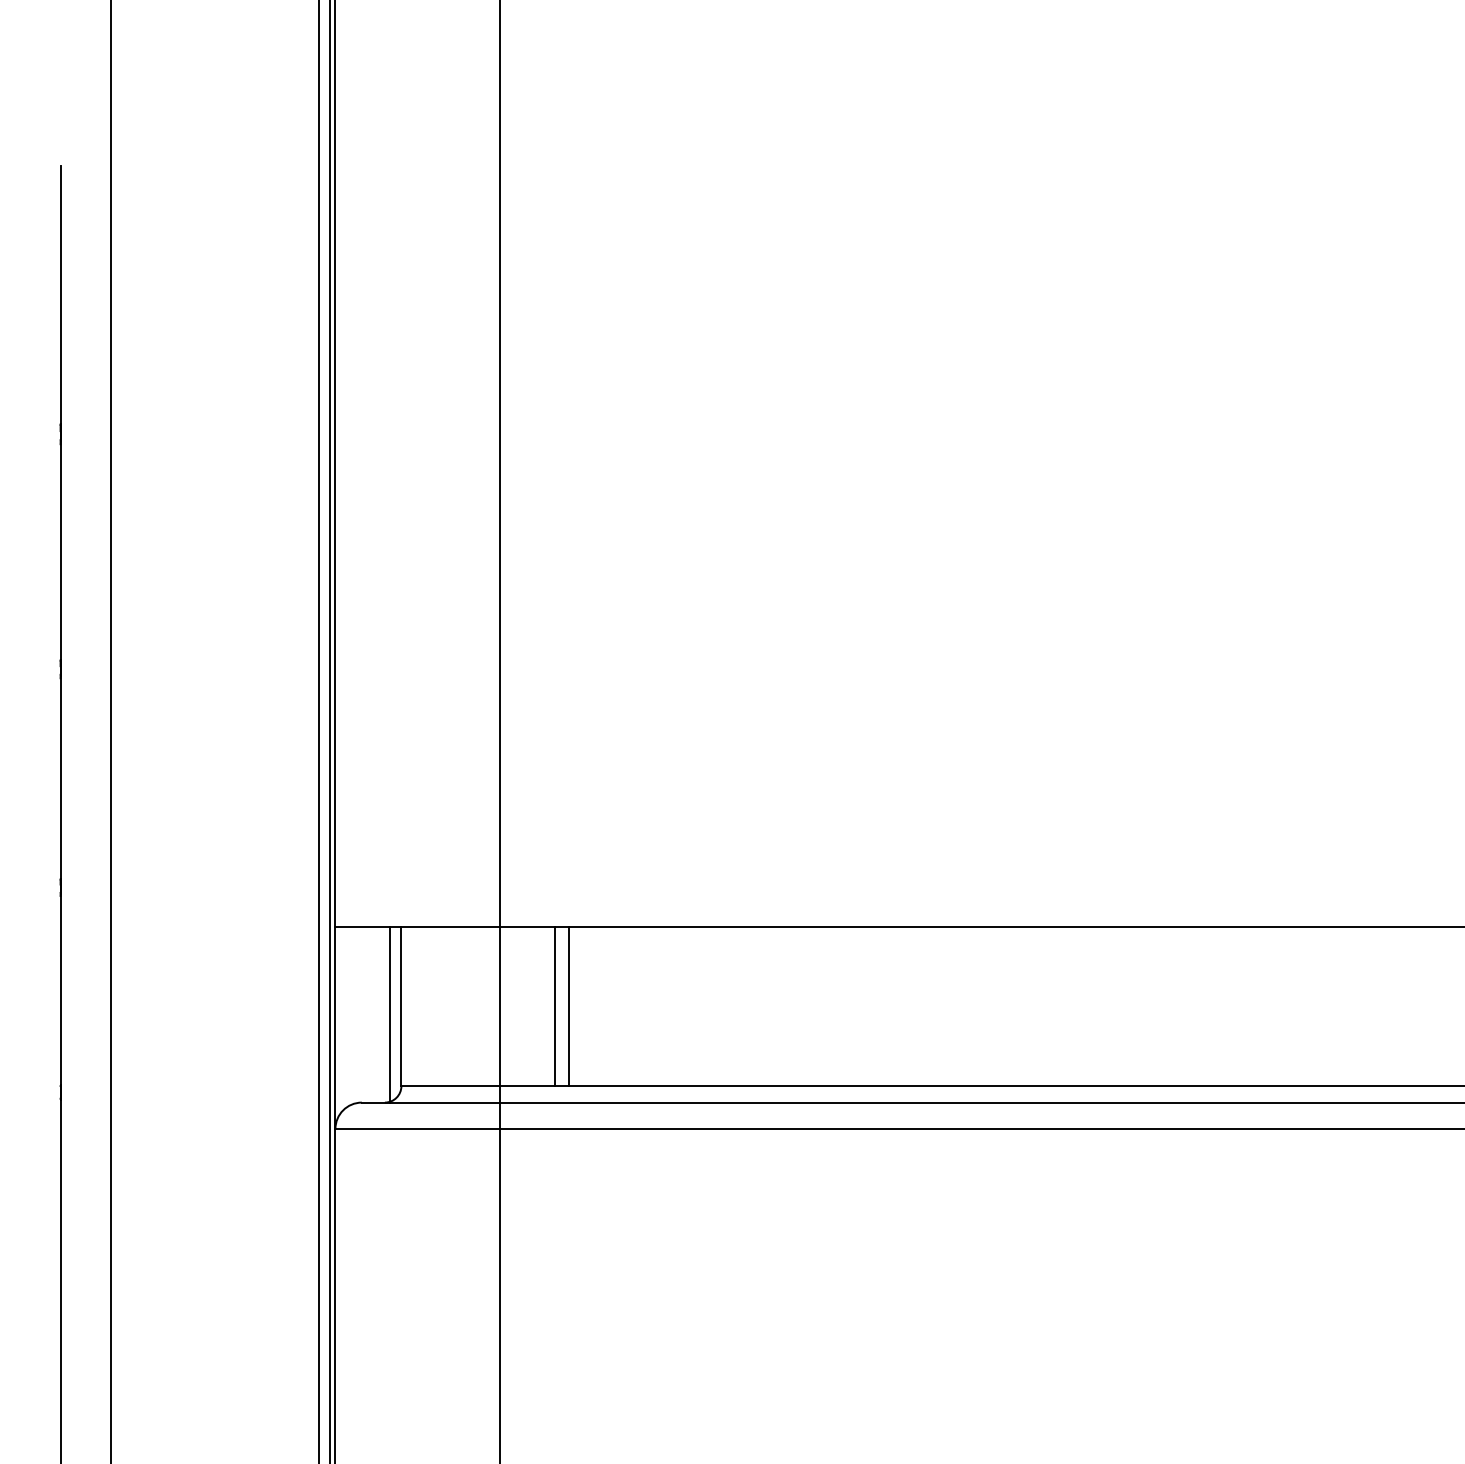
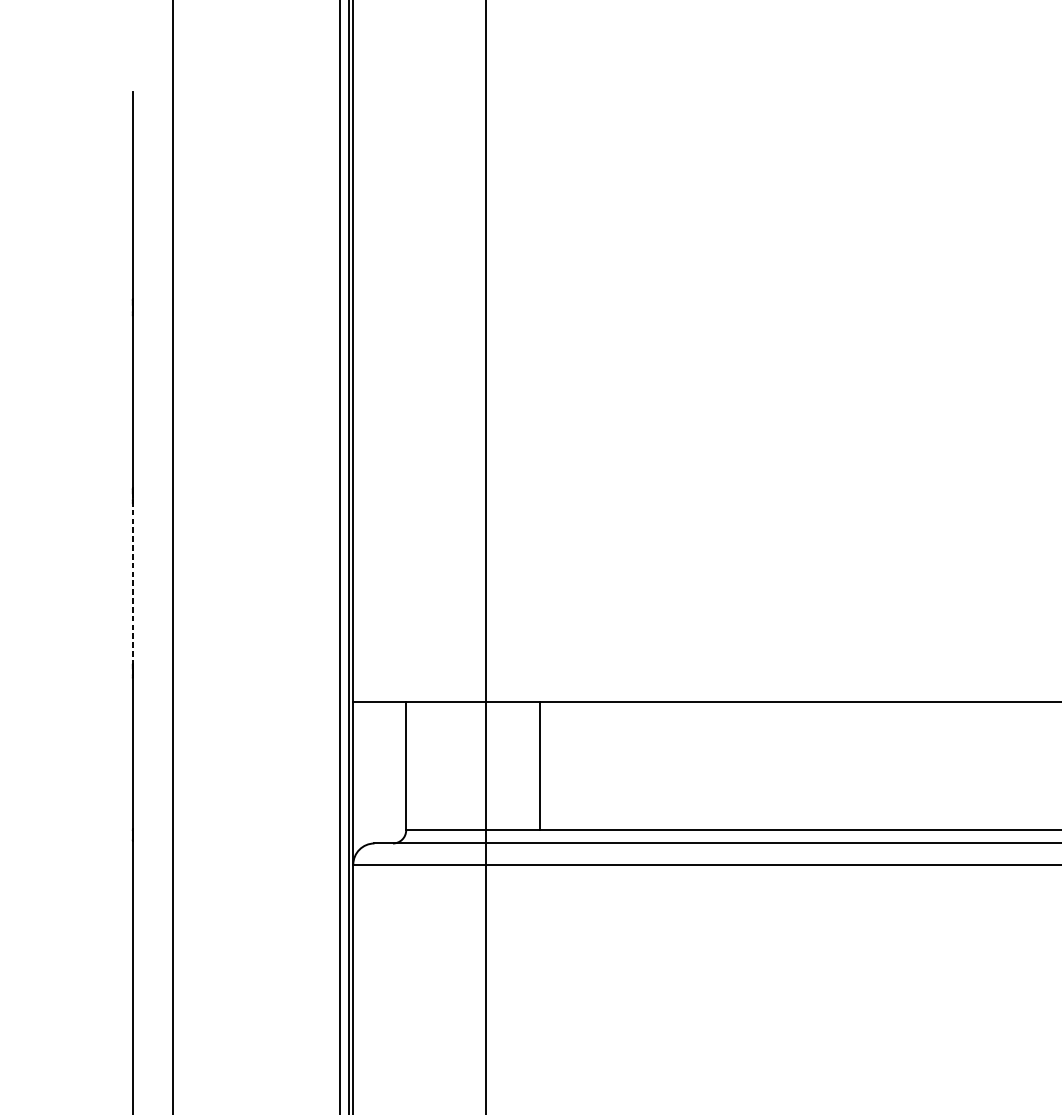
line: (60, 770) -> (132, 577), solid -> dashed
line: (555, 1006) -> (529, 766), removed
line: (390, 1014) -> (397, 772), removed

